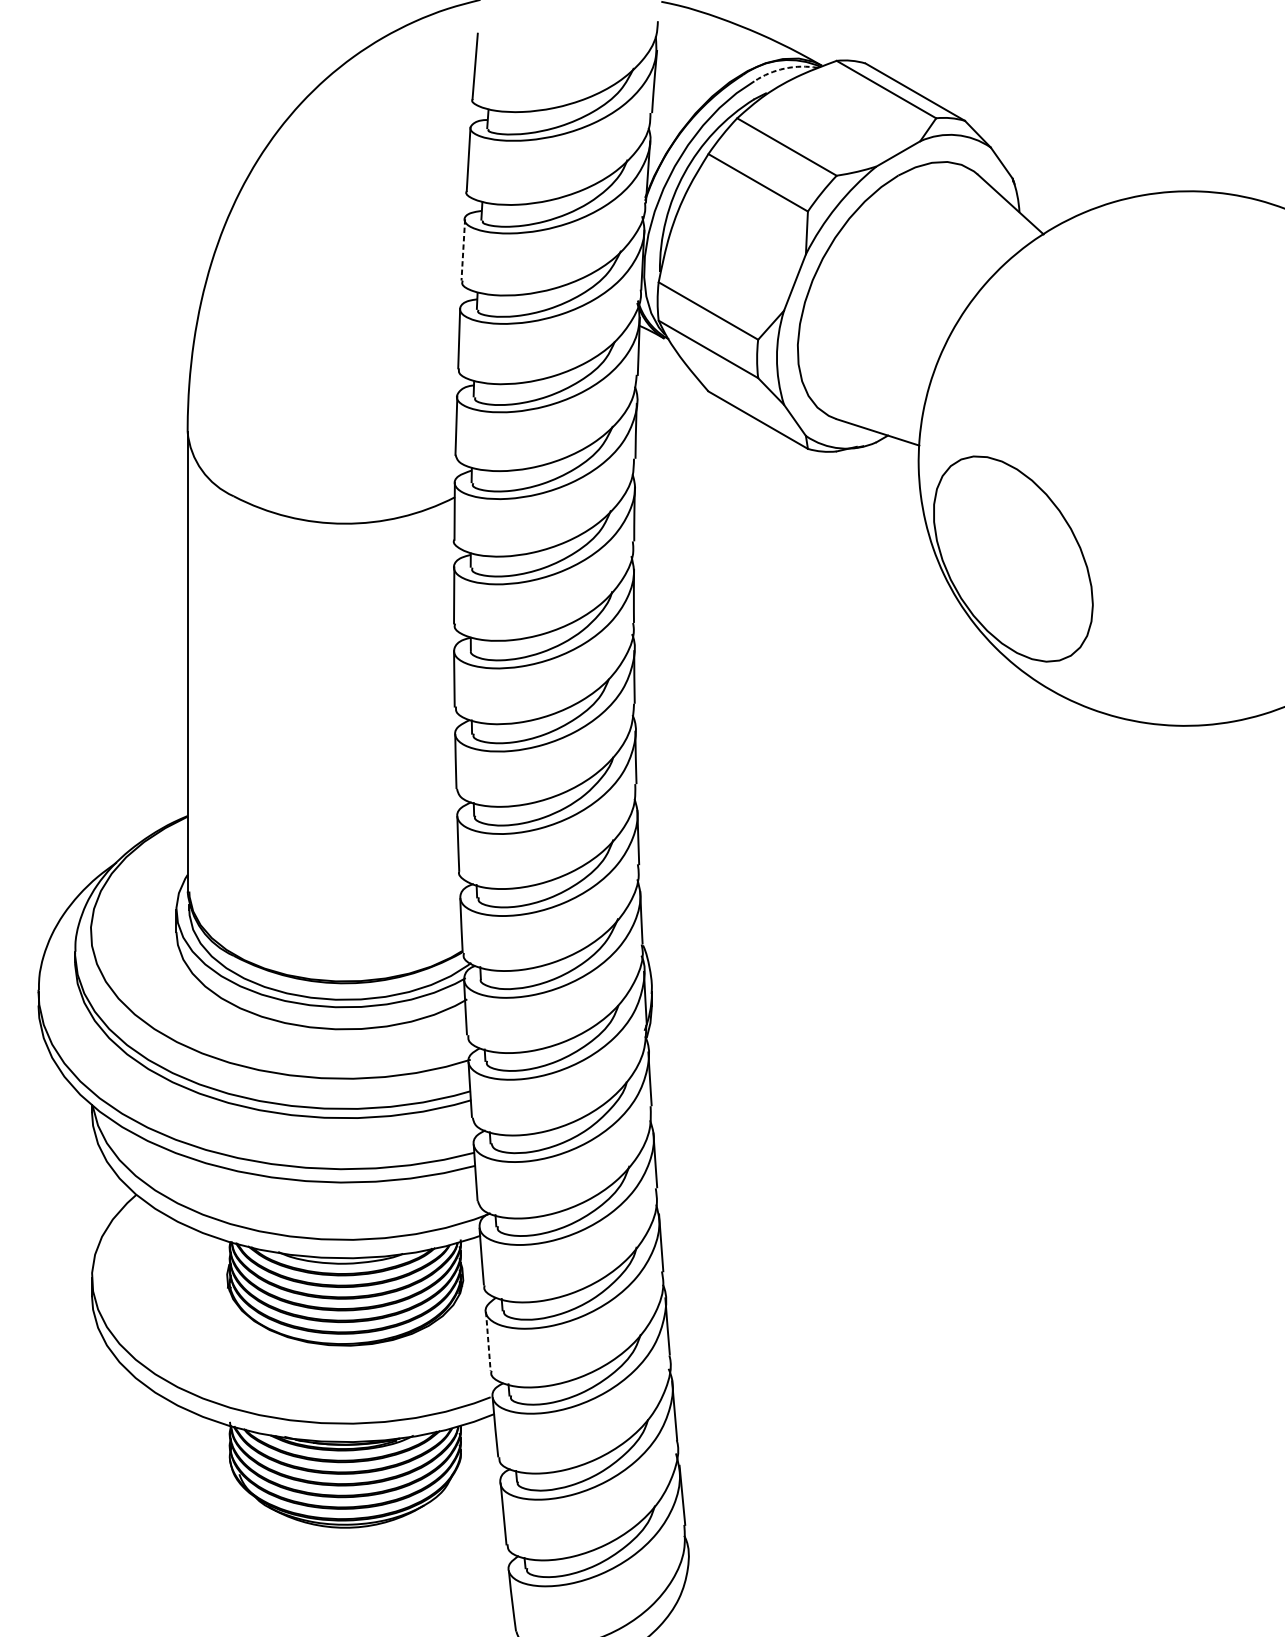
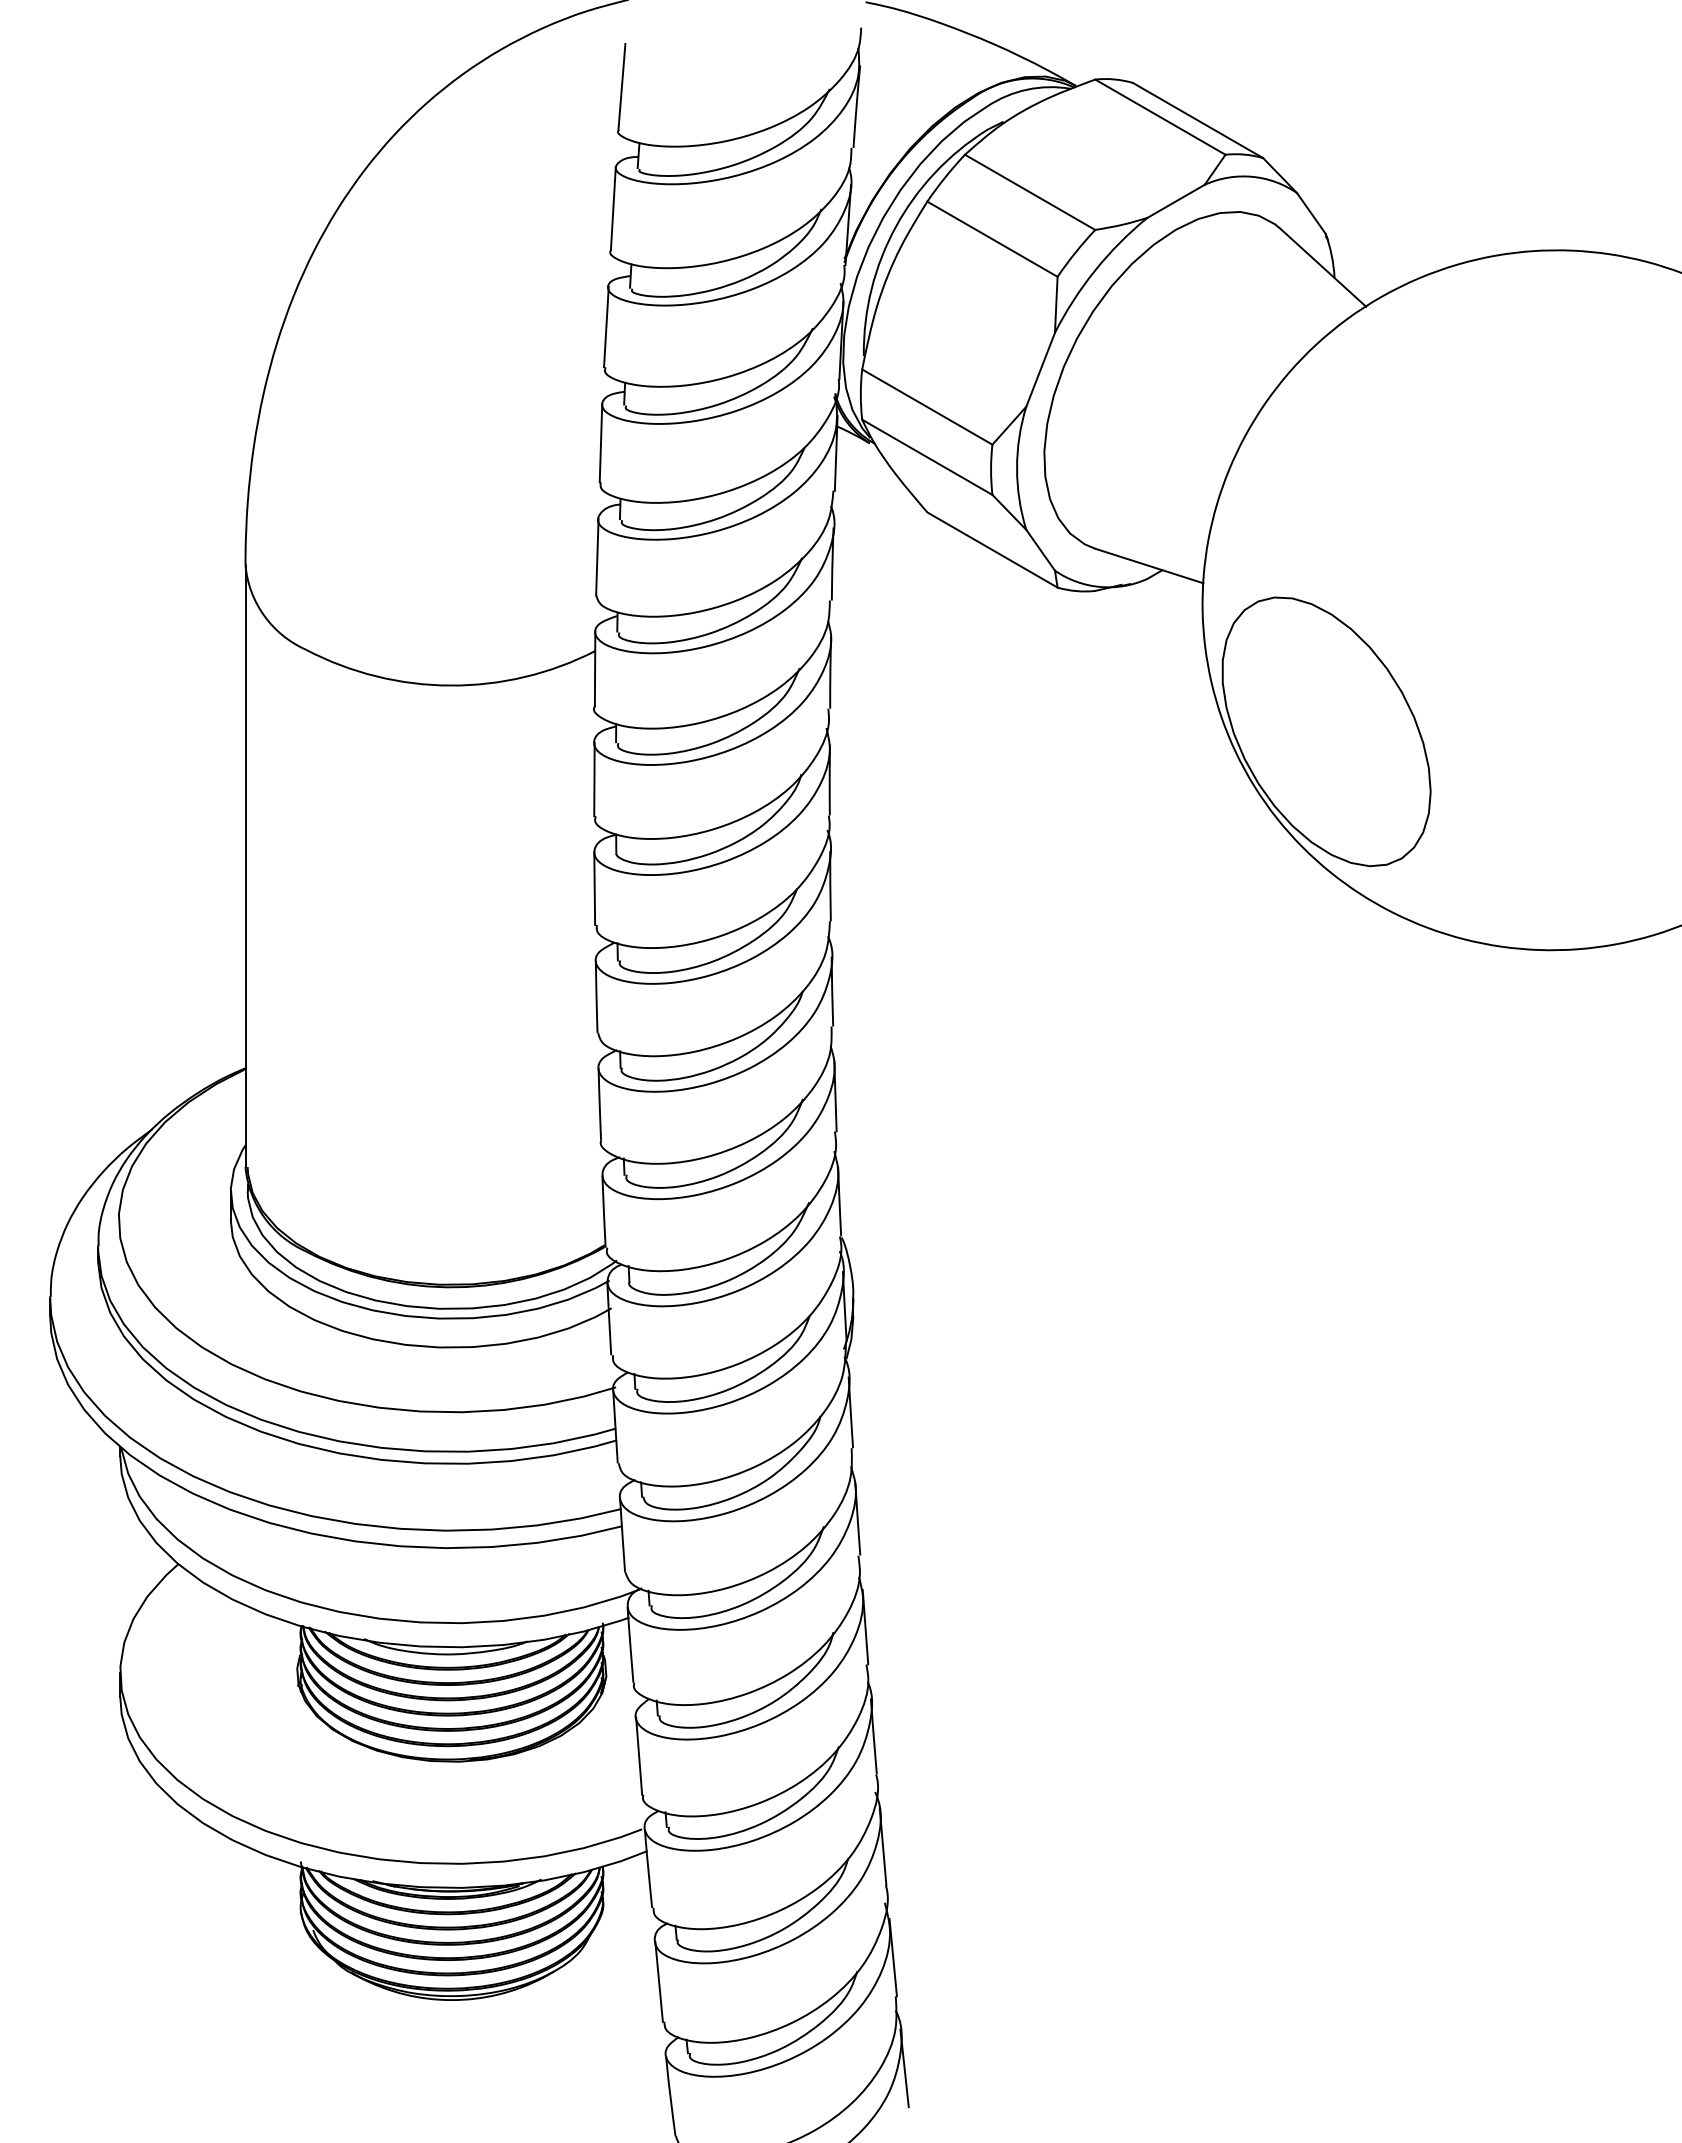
arc: (784, 68) -> (1027, 89), dashed -> solid
line: (463, 250) -> (606, 327), dashed -> solid
line: (488, 1341) -> (639, 1756), dashed -> solid
line: (691, 1580) -> (904, 2068), added

